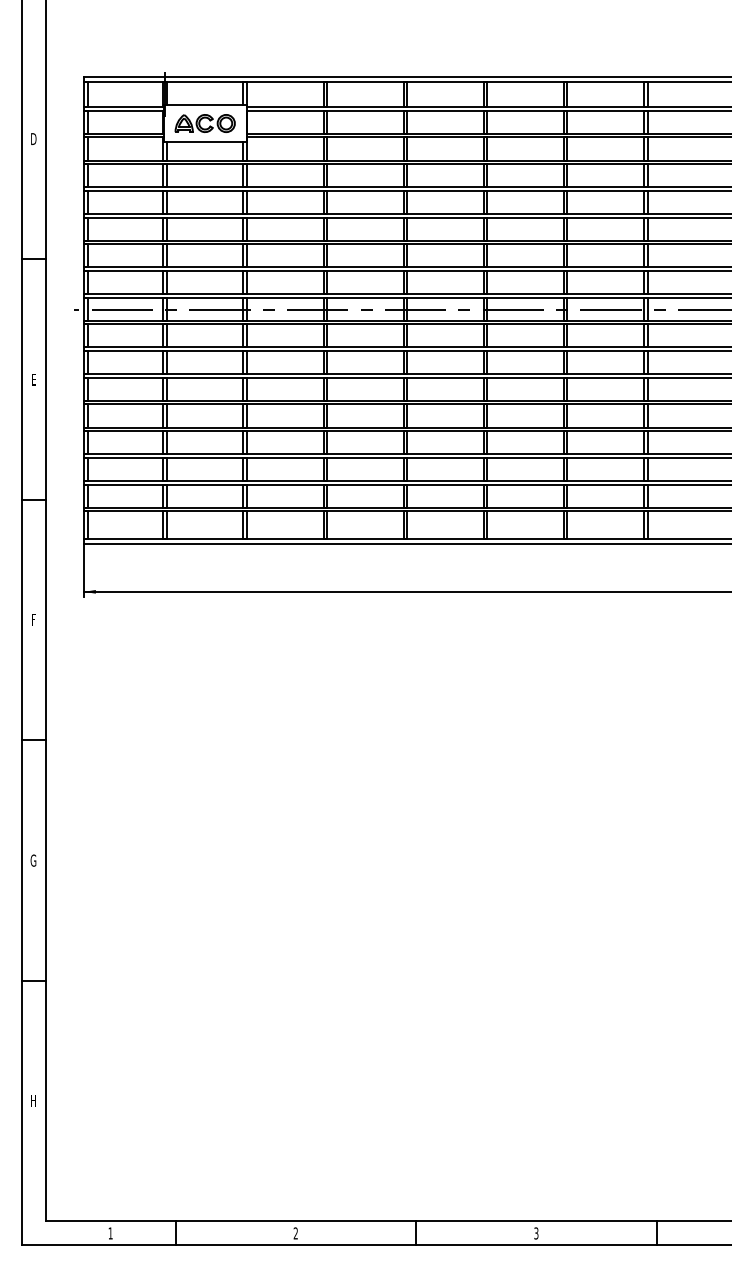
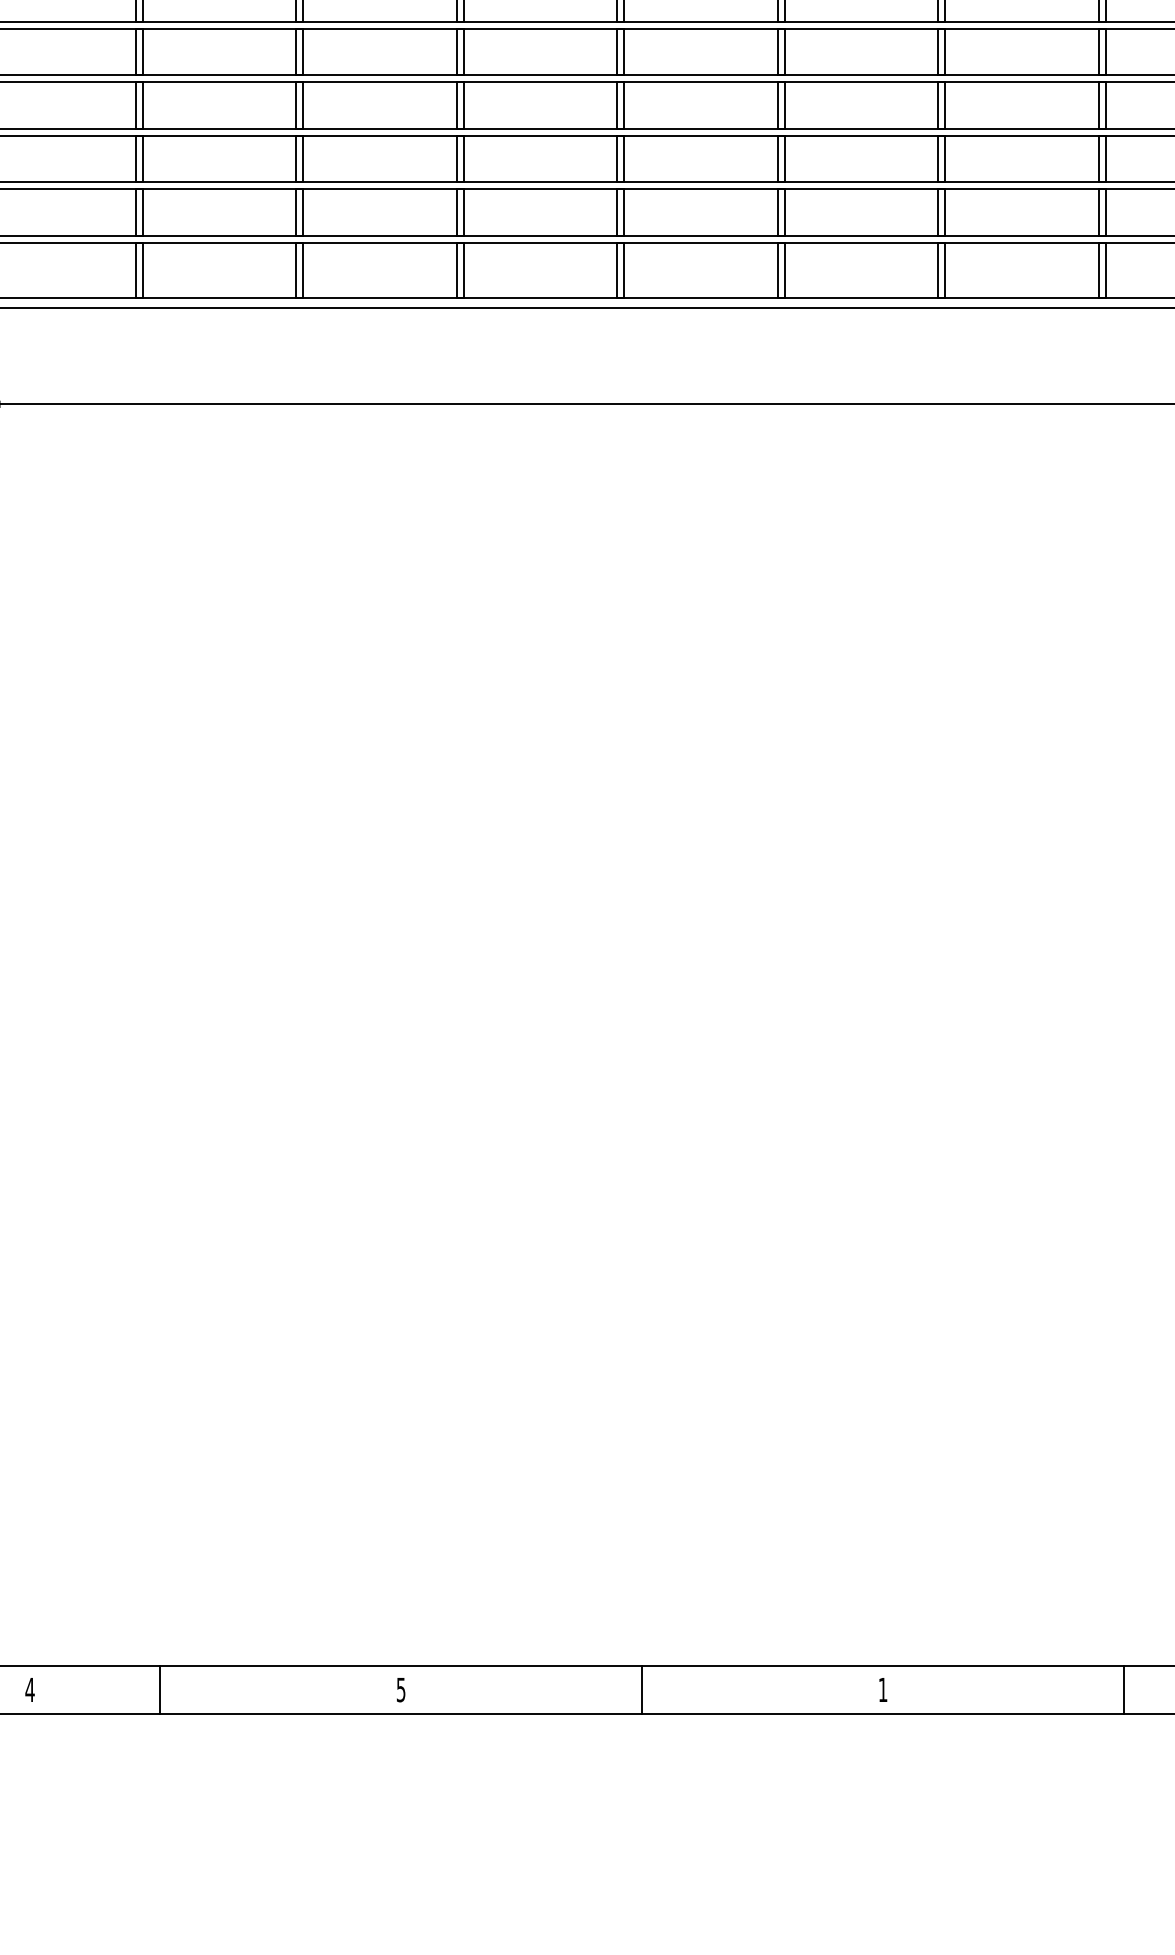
text: (110, 1233) -> (29, 1689), 1 -> 4
text: (295, 1233) -> (400, 1689), 2 -> 5
text: (536, 1233) -> (883, 1689), 3 -> 1

